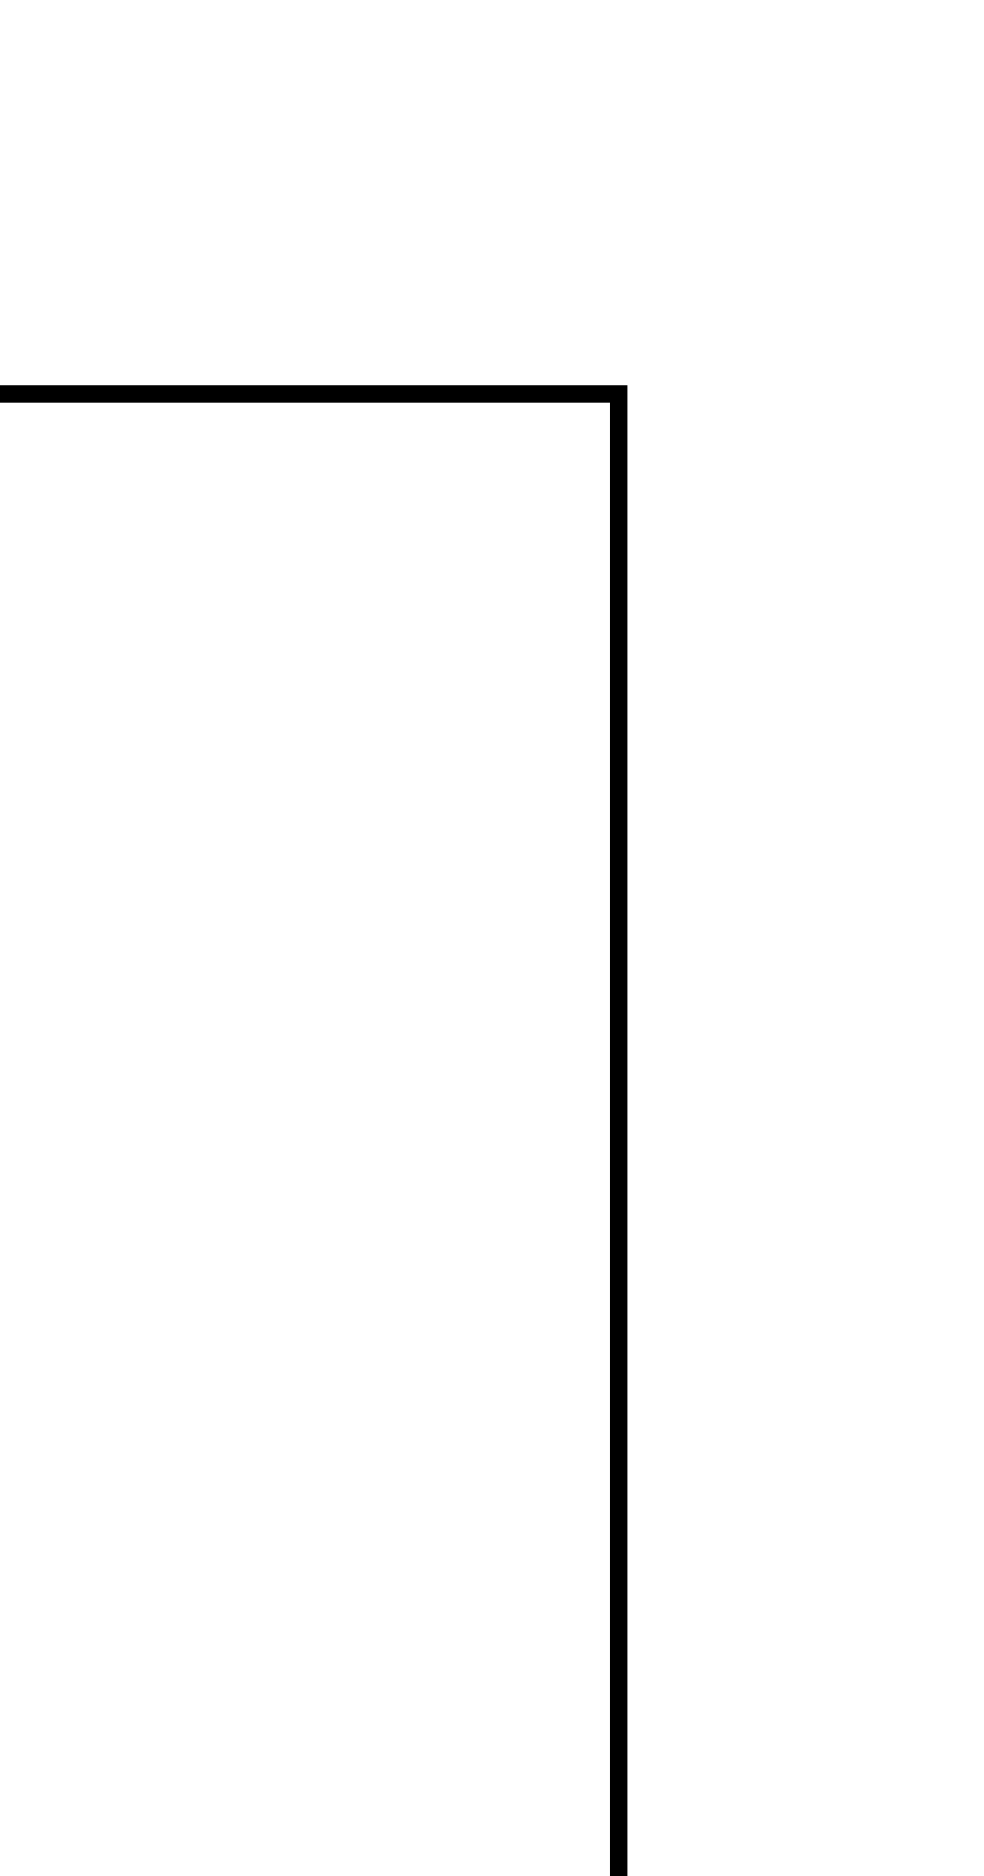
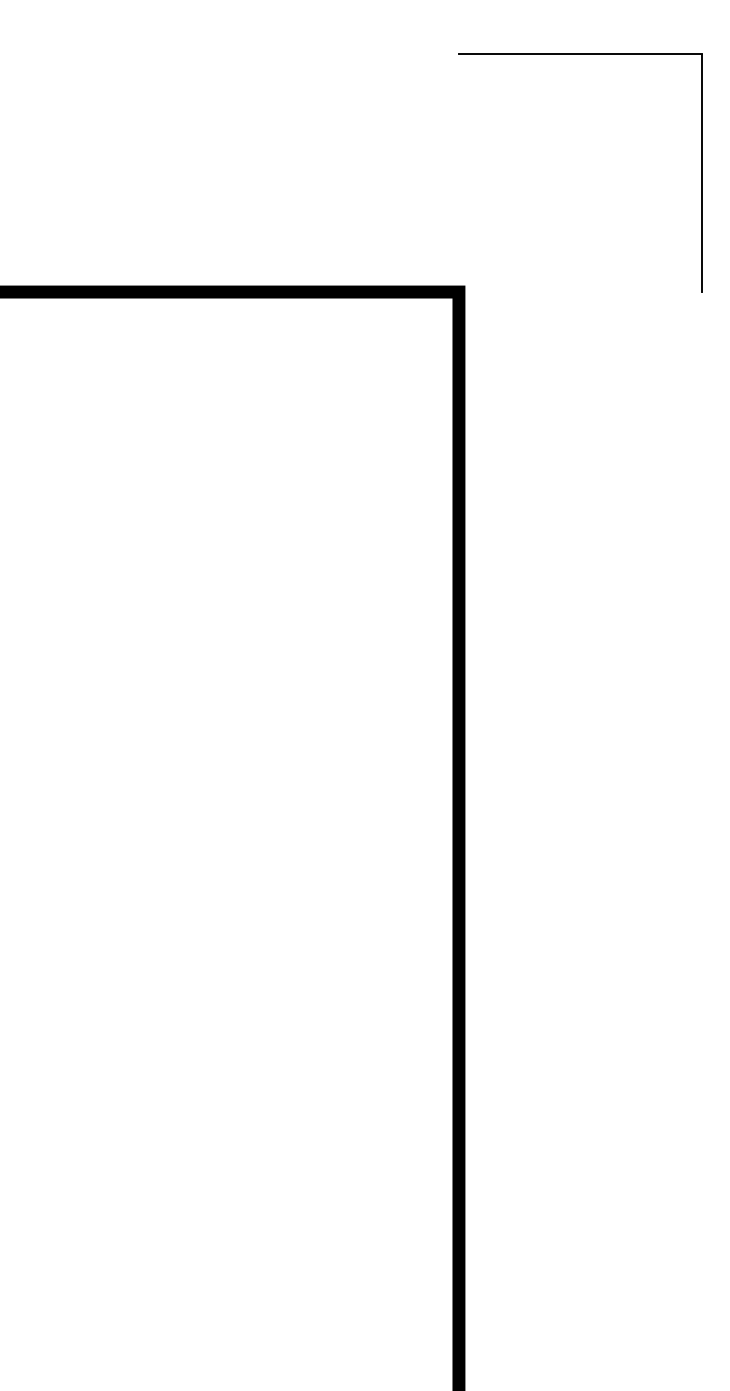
part: (782, 73) -> (580, 54), added

